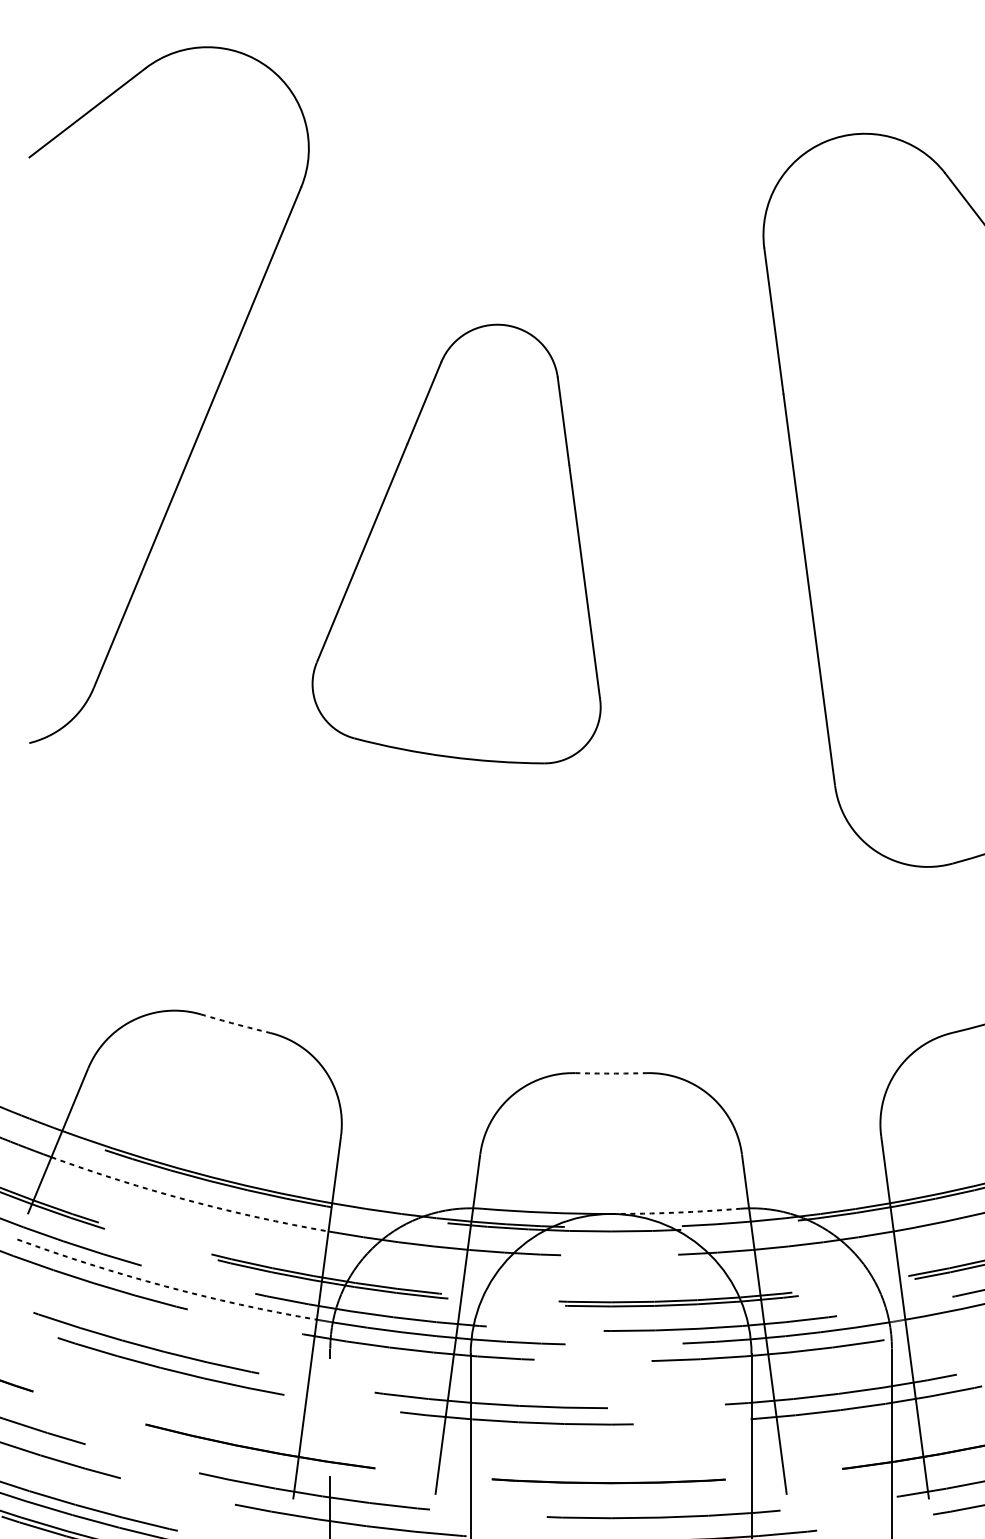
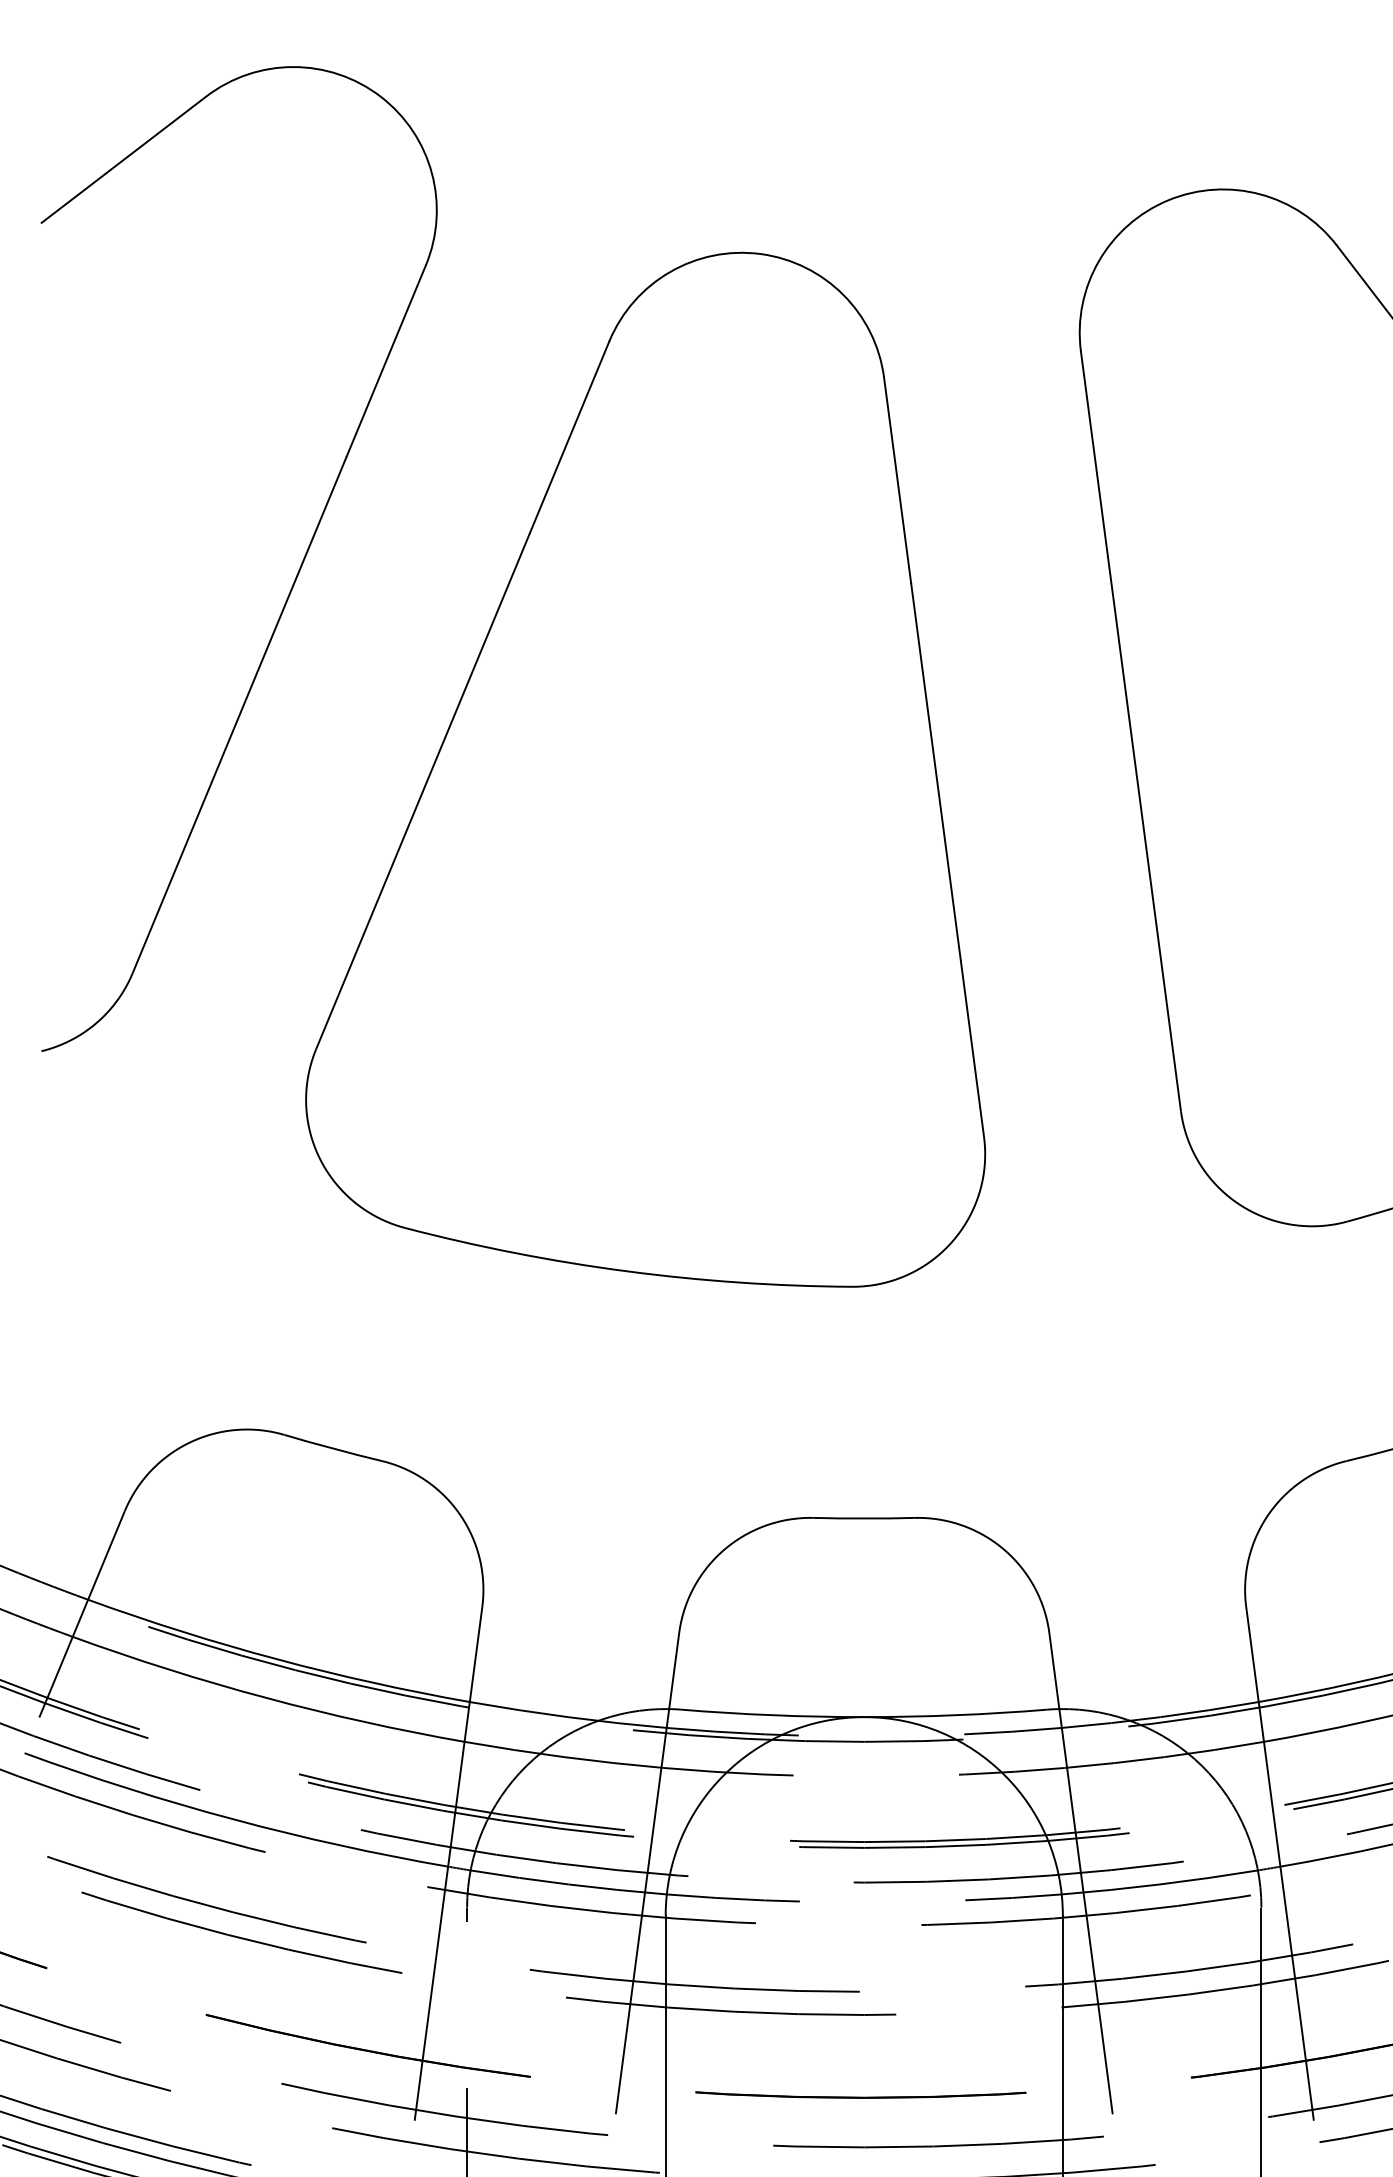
part: (456, 543) -> (645, 769), size x1.67
arc: (235, 1024) -> (333, 1448), dashed -> solid
arc: (611, 1073) -> (864, 1518), dashed -> solid
arc: (188, 1200) -> (266, 1697), dashed -> solid
arc: (675, 1212) -> (955, 1715), dashed -> solid
arc: (165, 1286) -> (233, 1819), dashed -> solid

